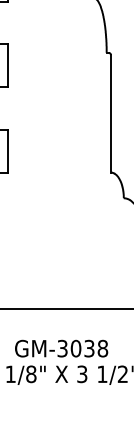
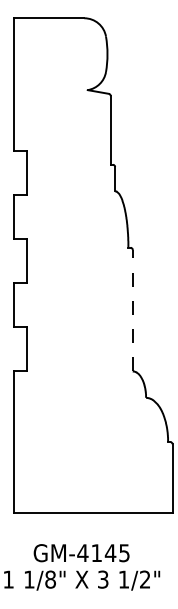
line: (110, 113) -> (132, 310), solid -> dashed
text: (82, 349) -> (103, 553), GM-3038 -> GM-4145

